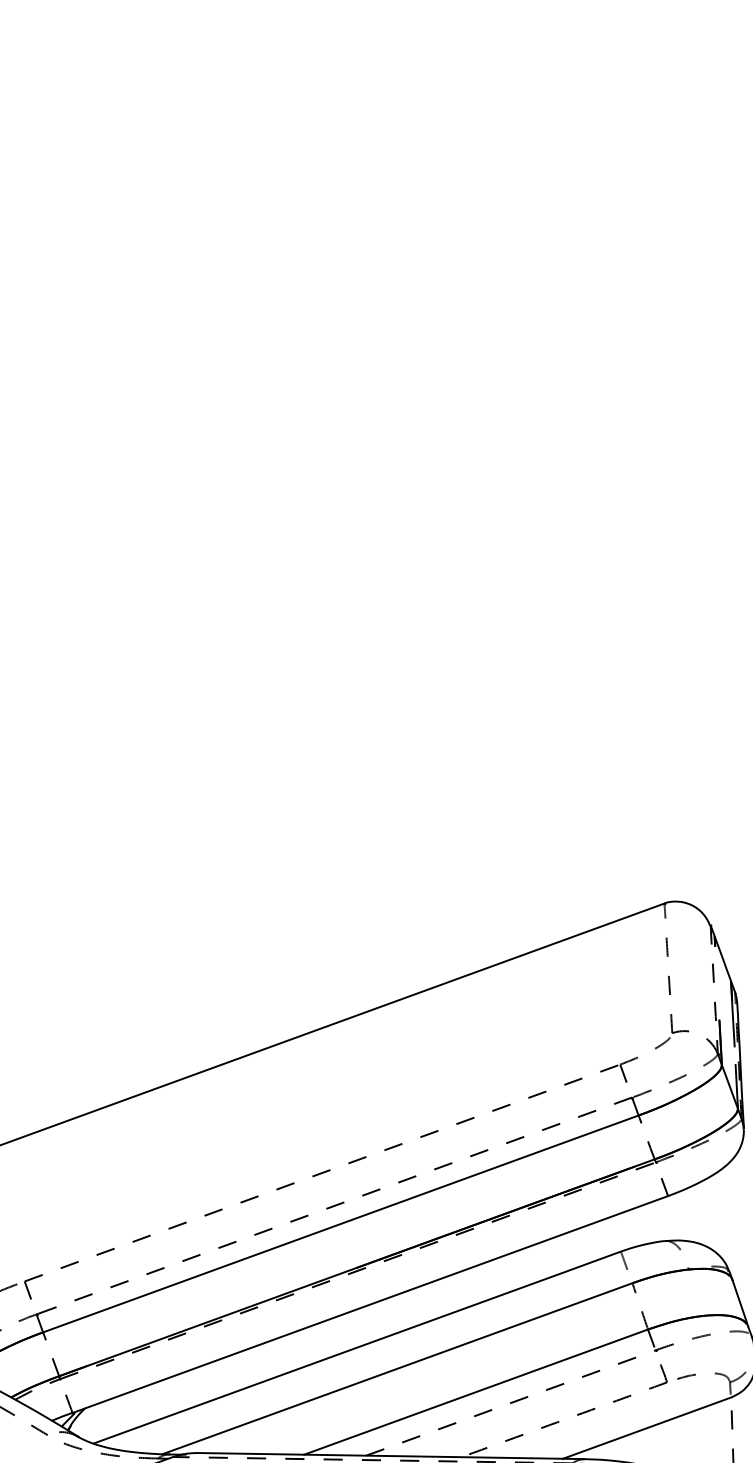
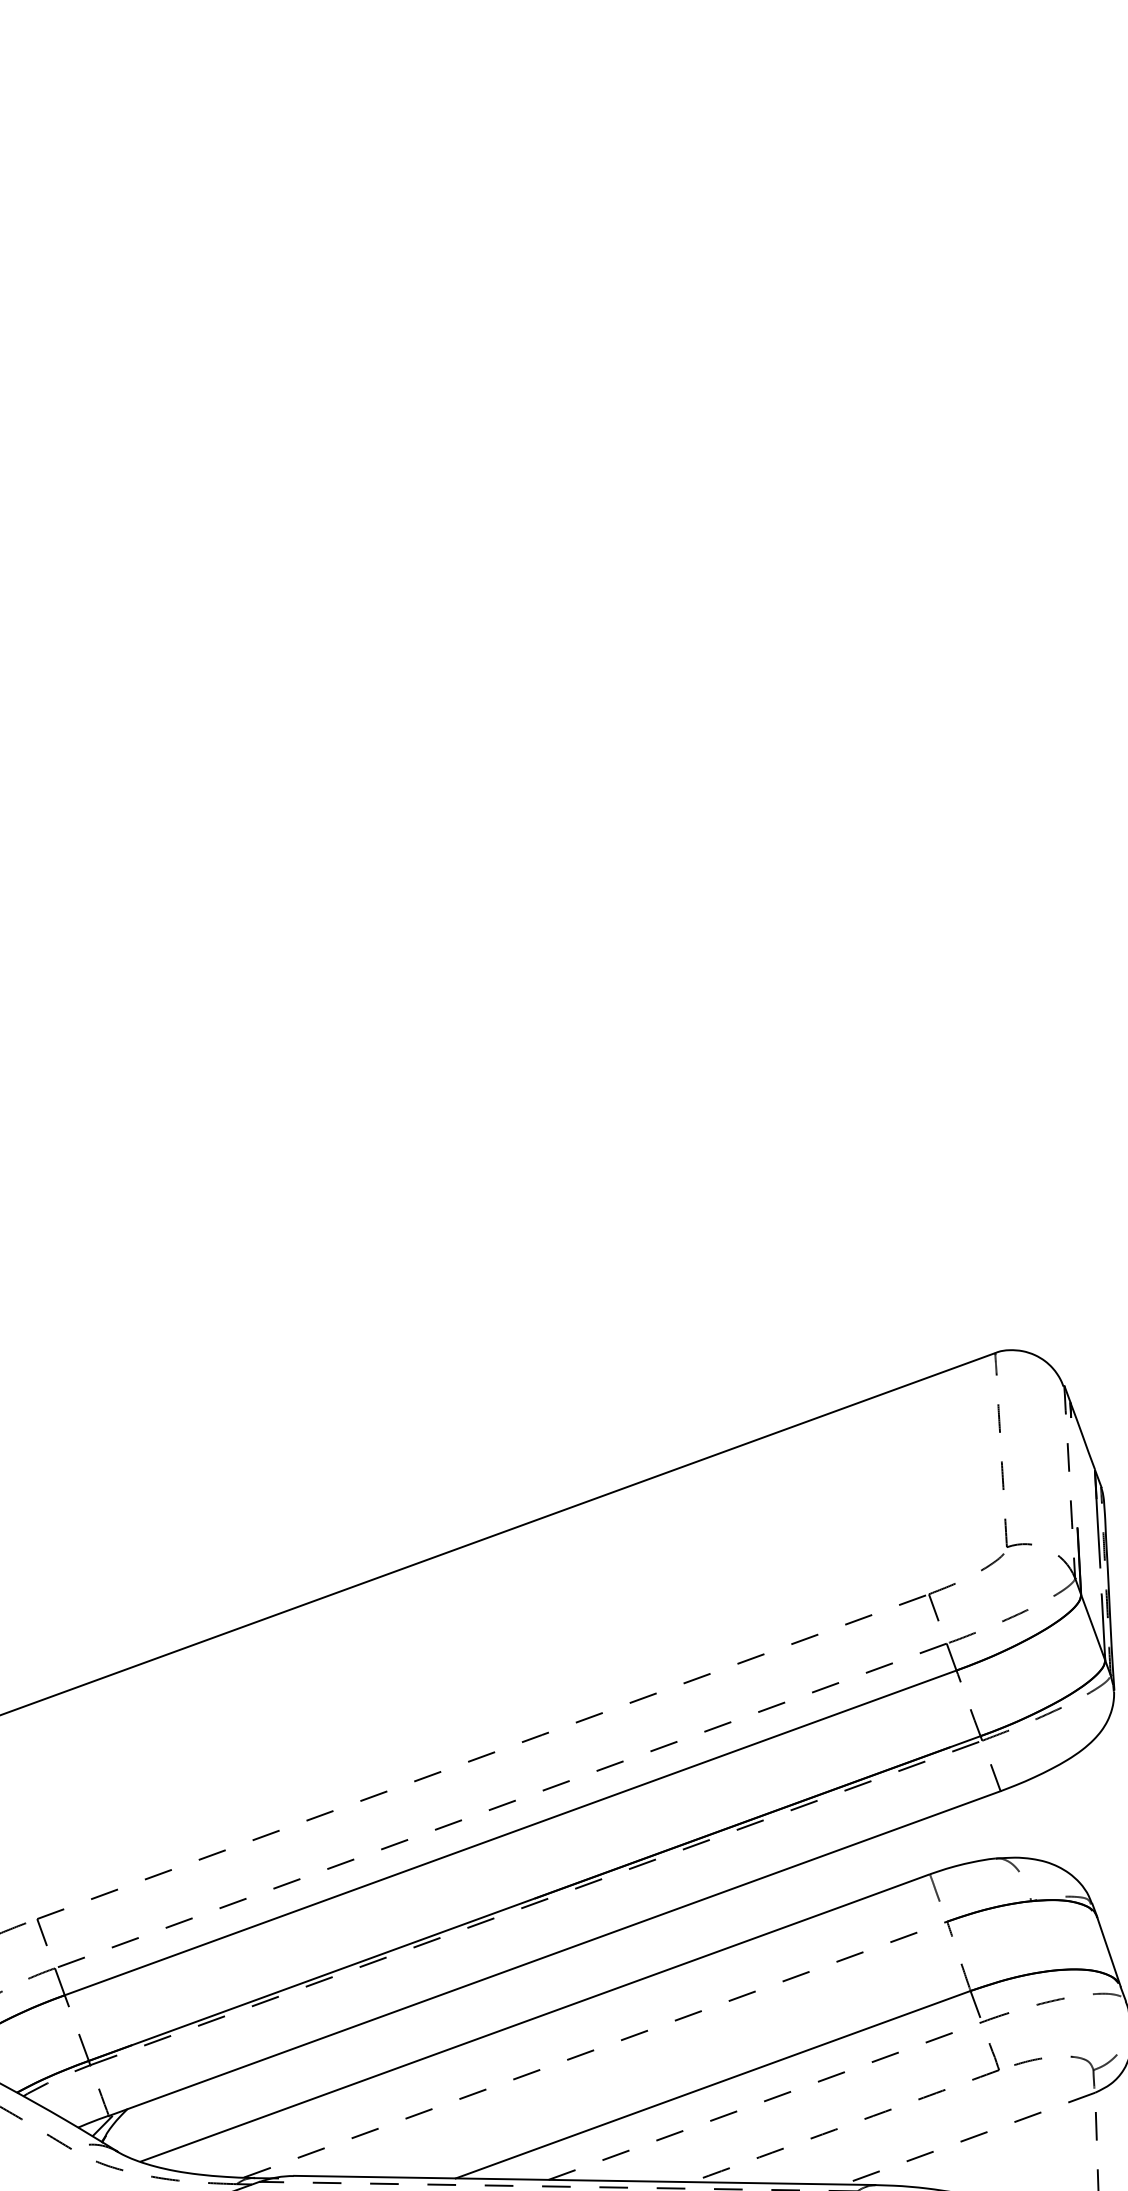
line: (397, 1368) -> (595, 2049), solid -> dashed
line: (646, 1428) -> (968, 2139), solid -> dashed

